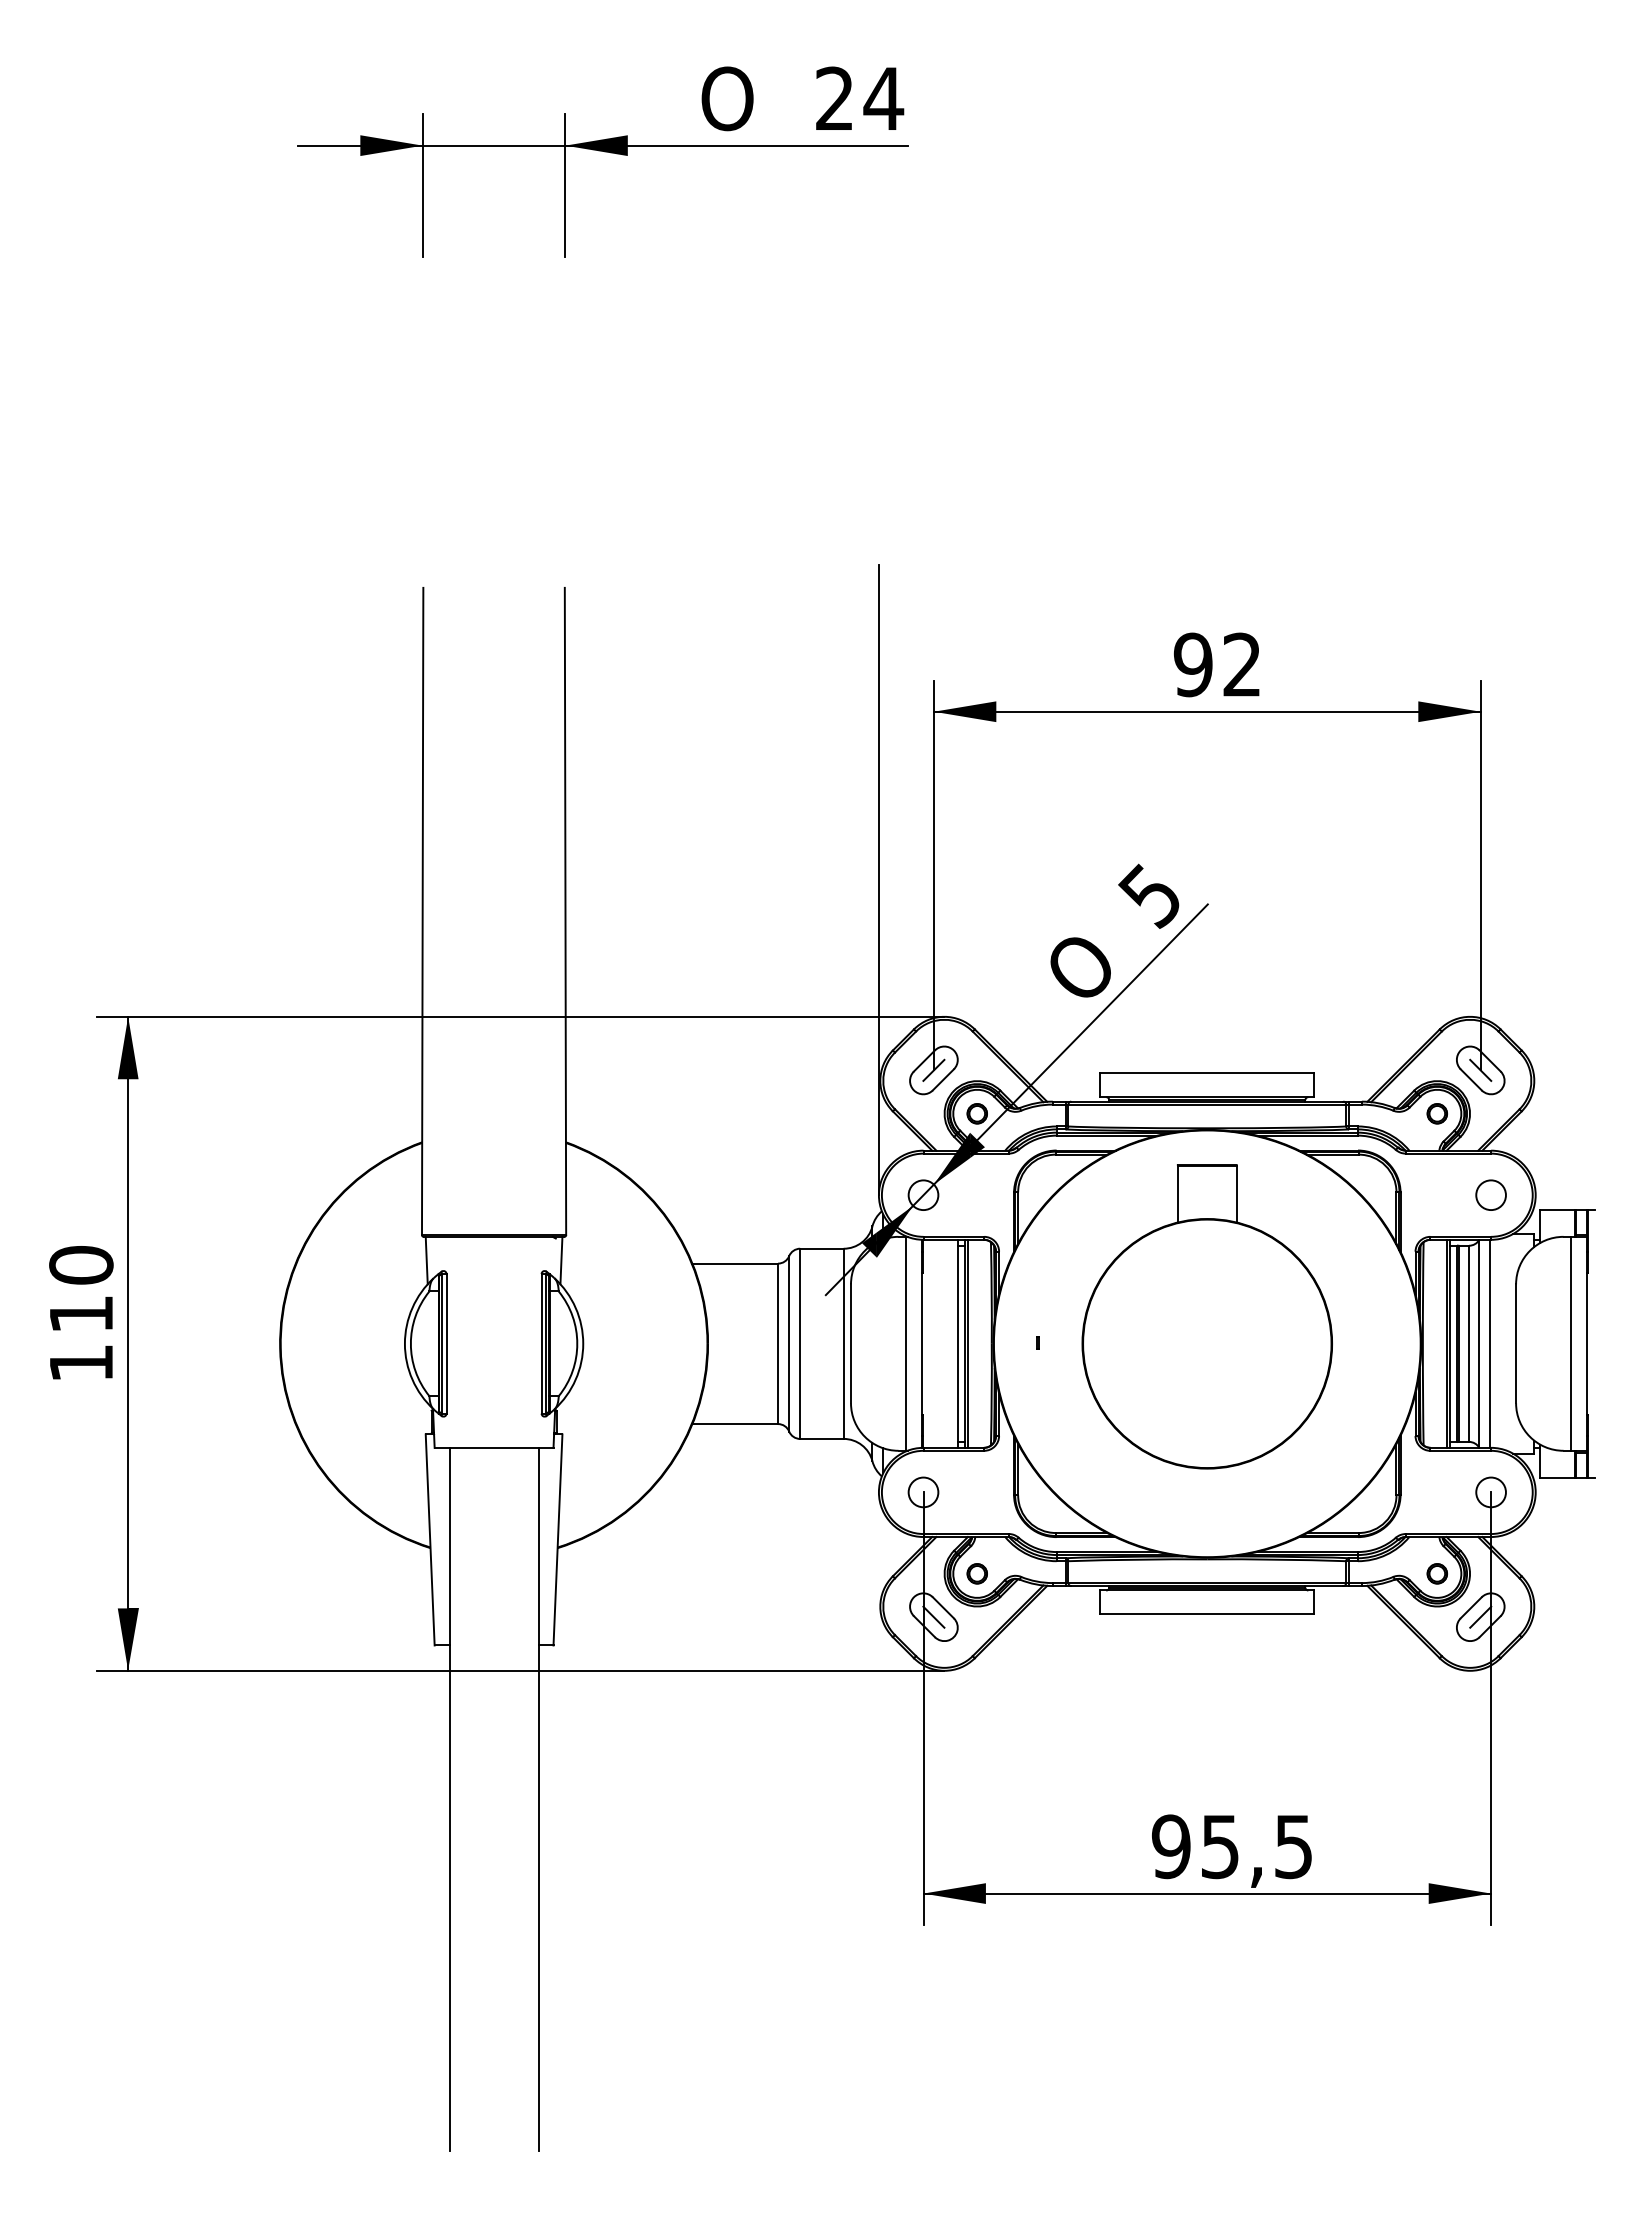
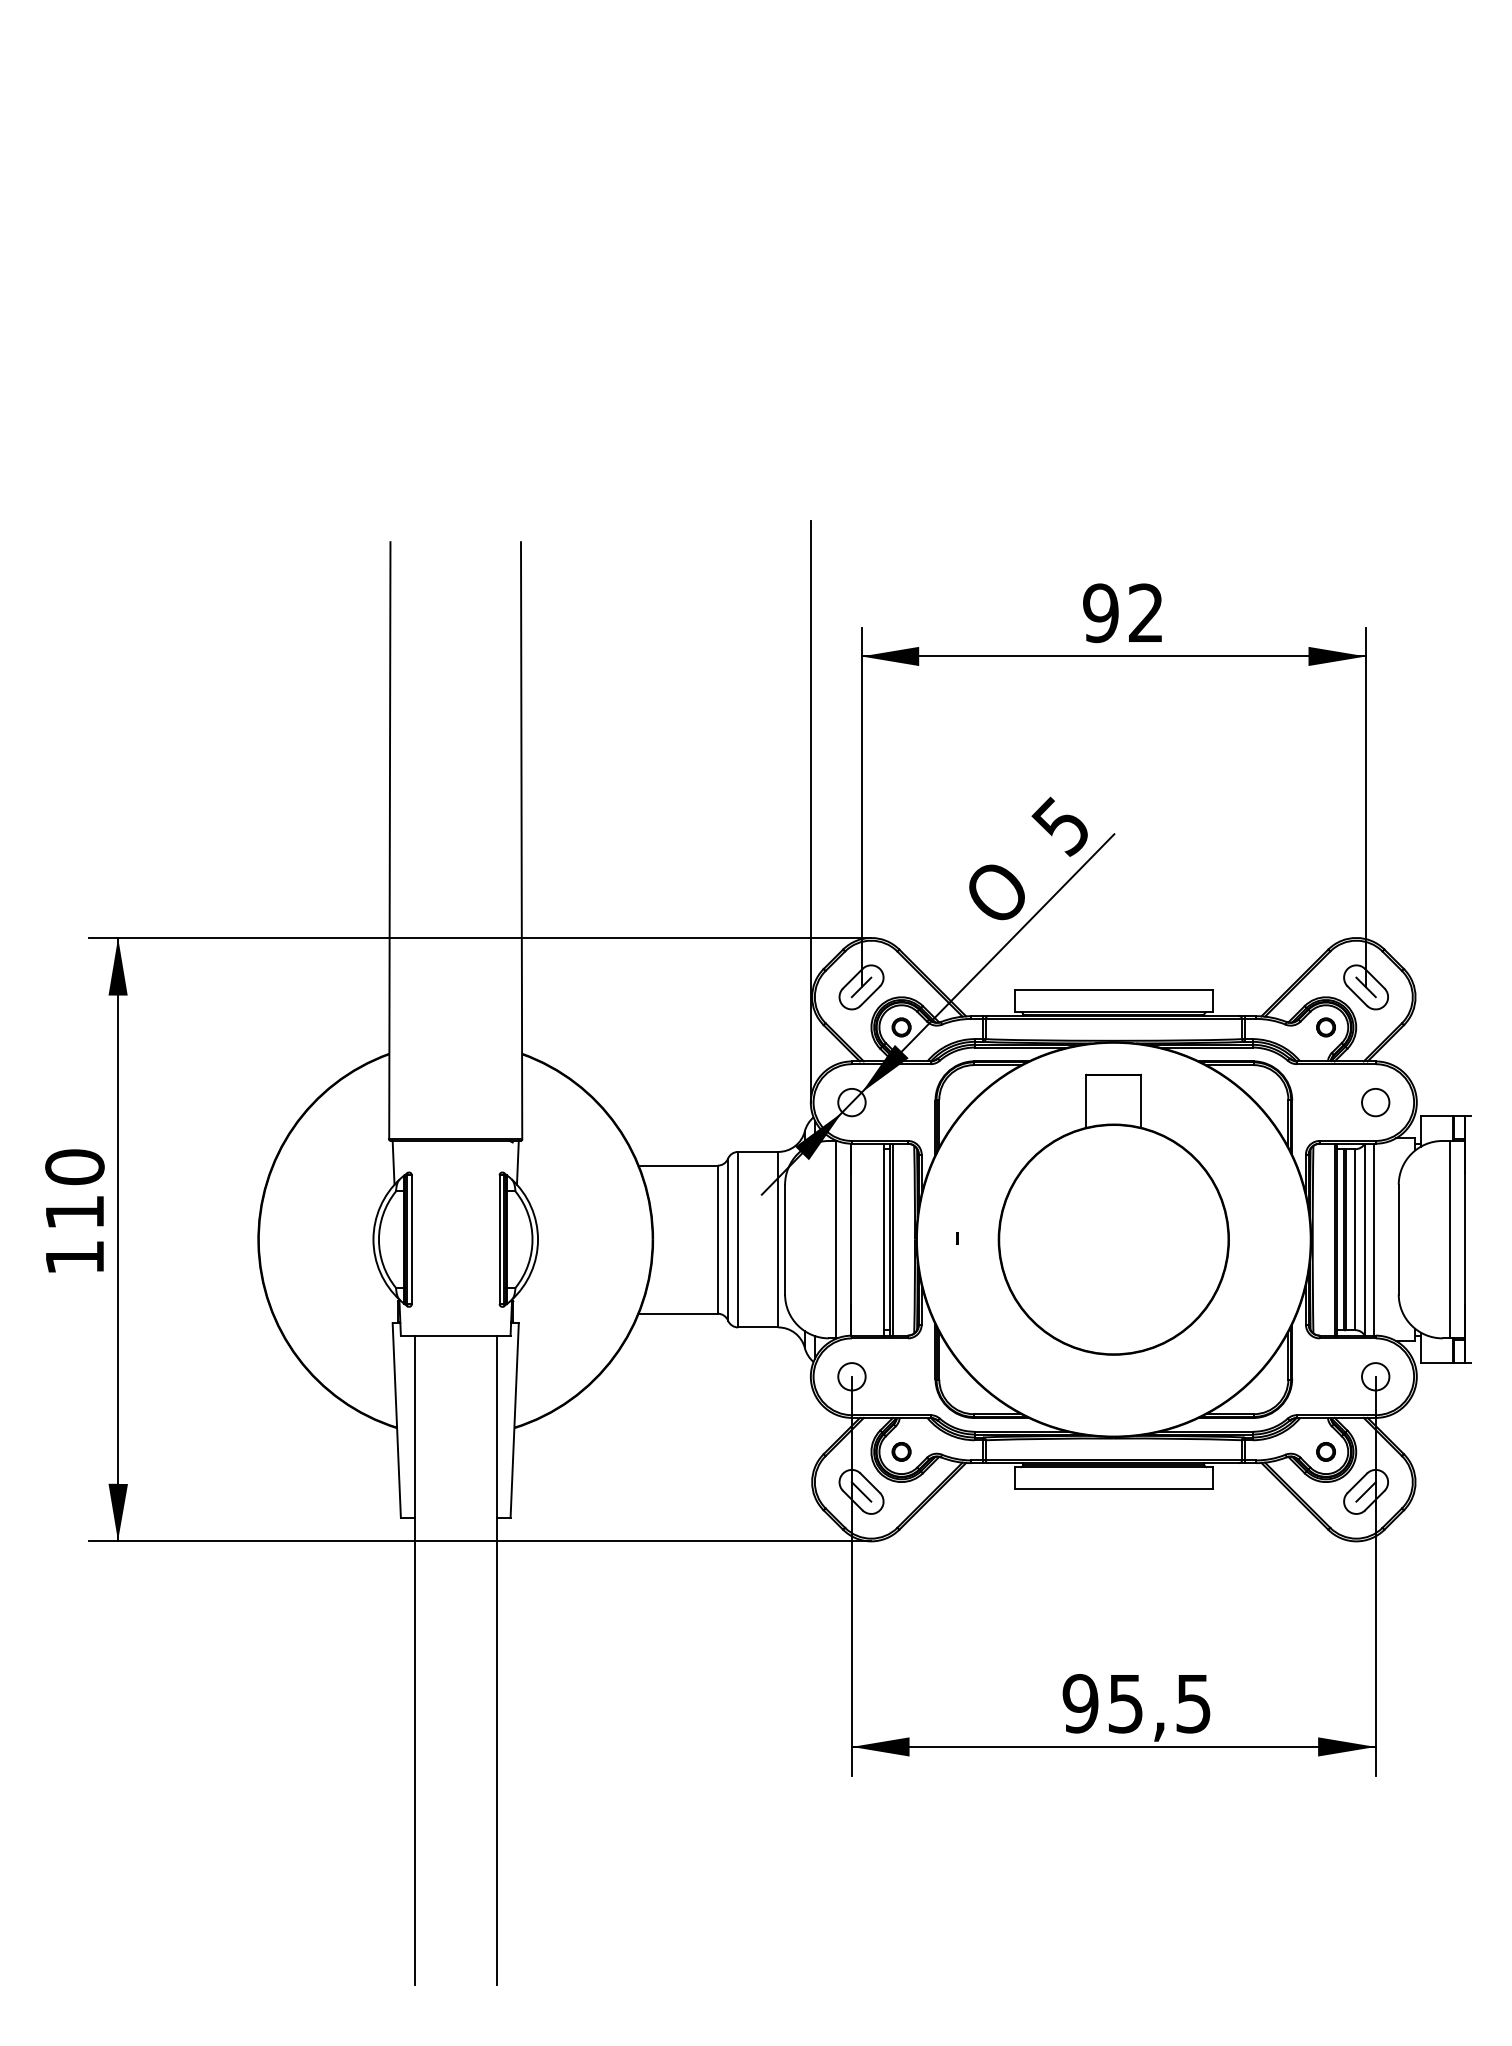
part: (604, 152) -> (557, 140), removed

